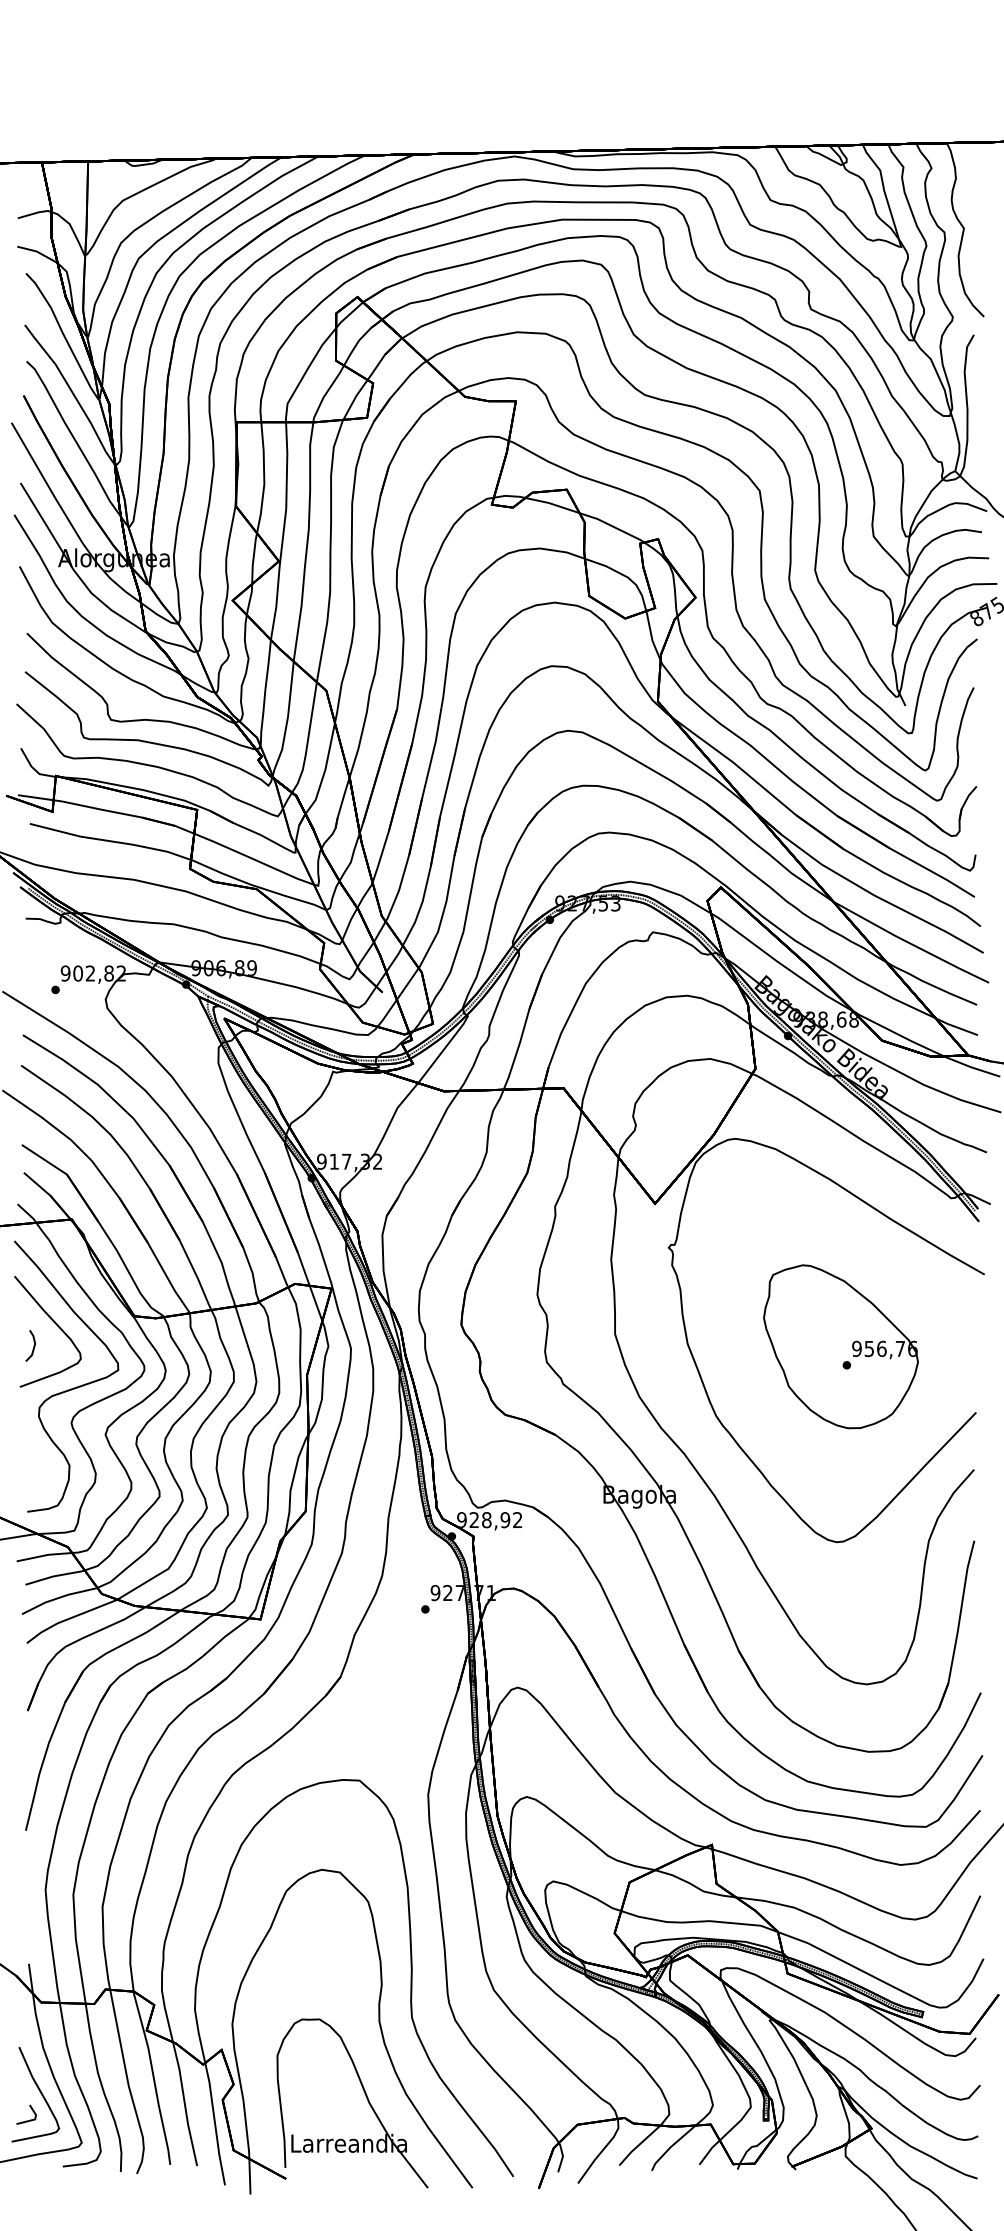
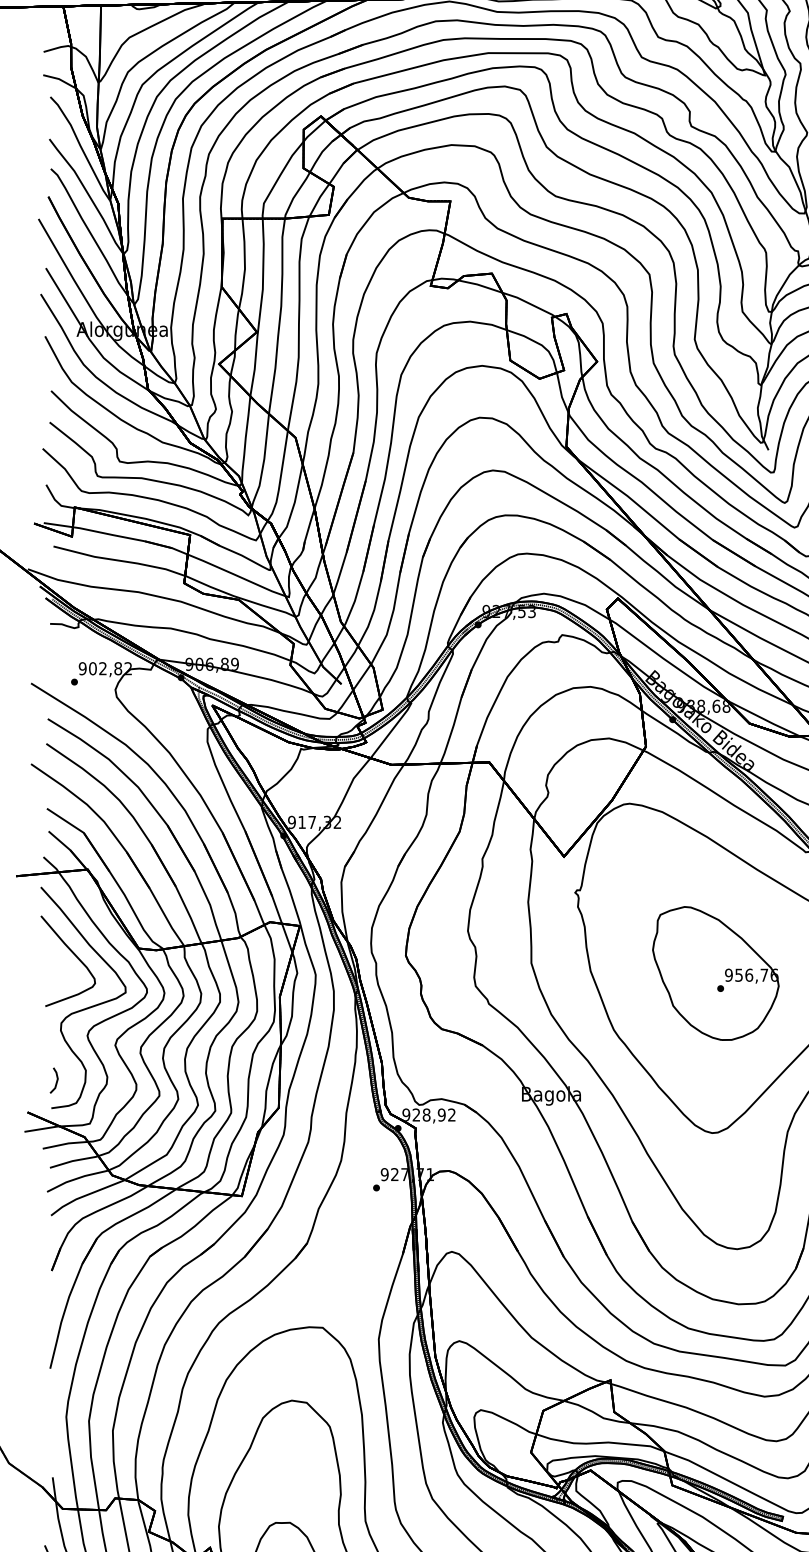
line: (33, 1345) -> (56, 1080), moved

